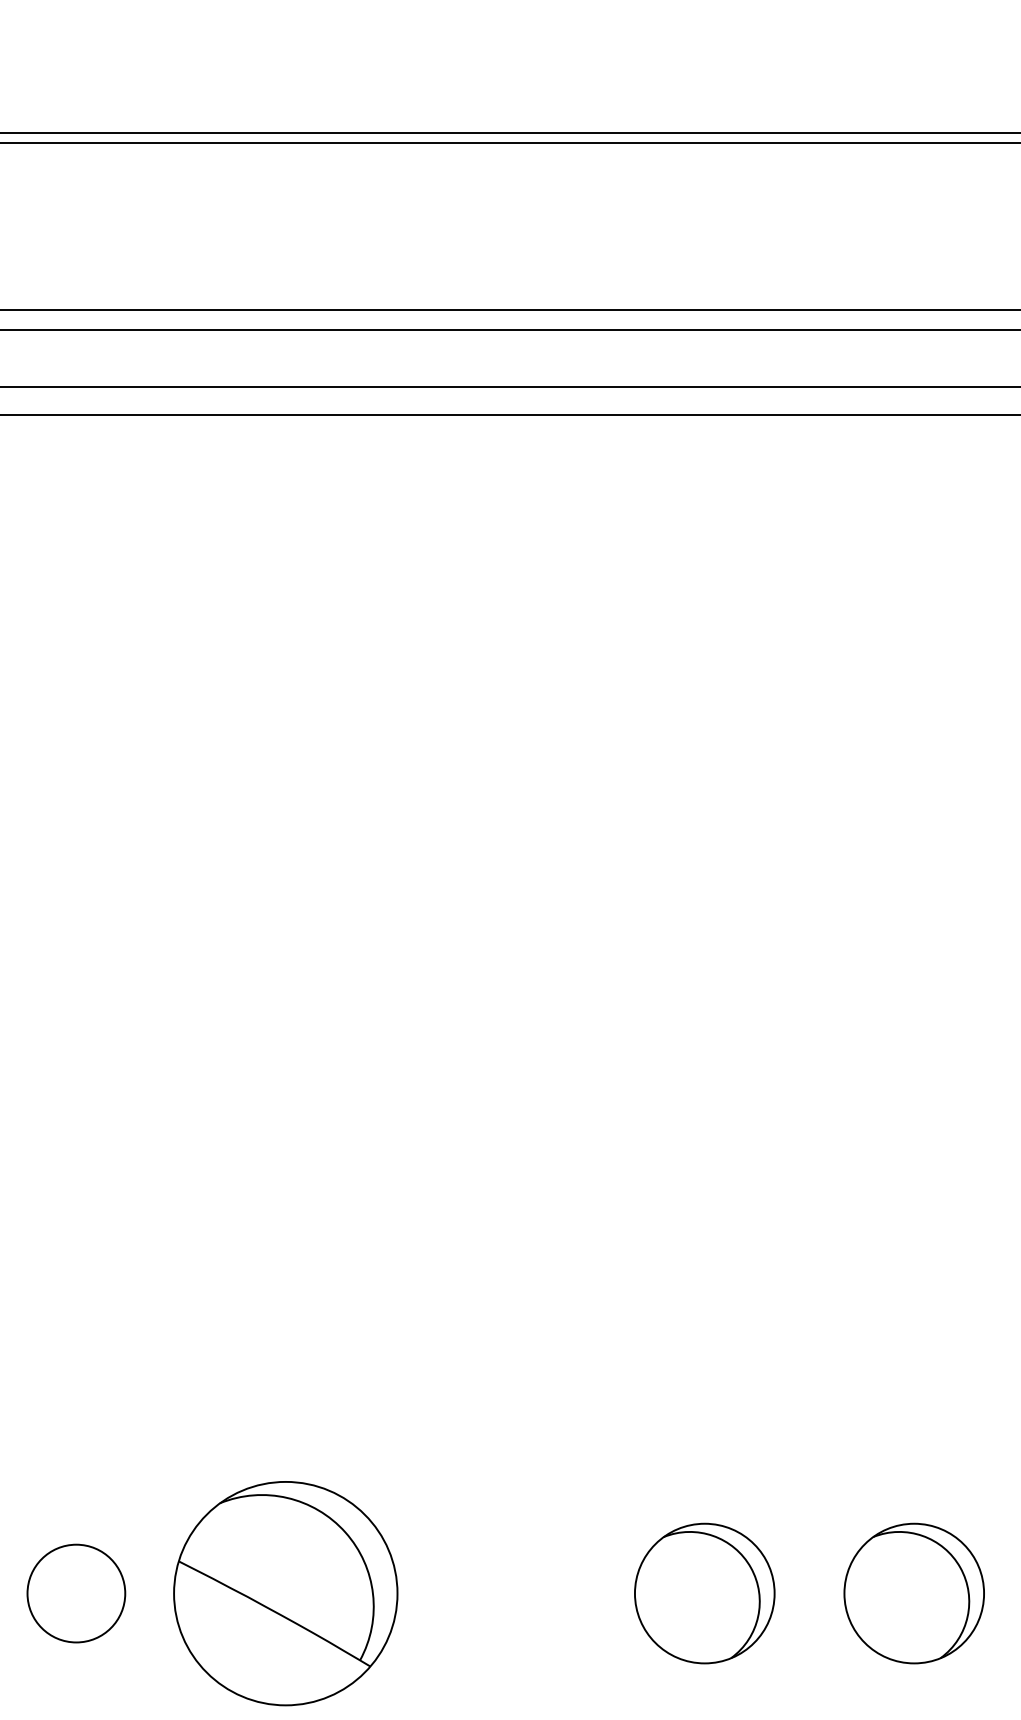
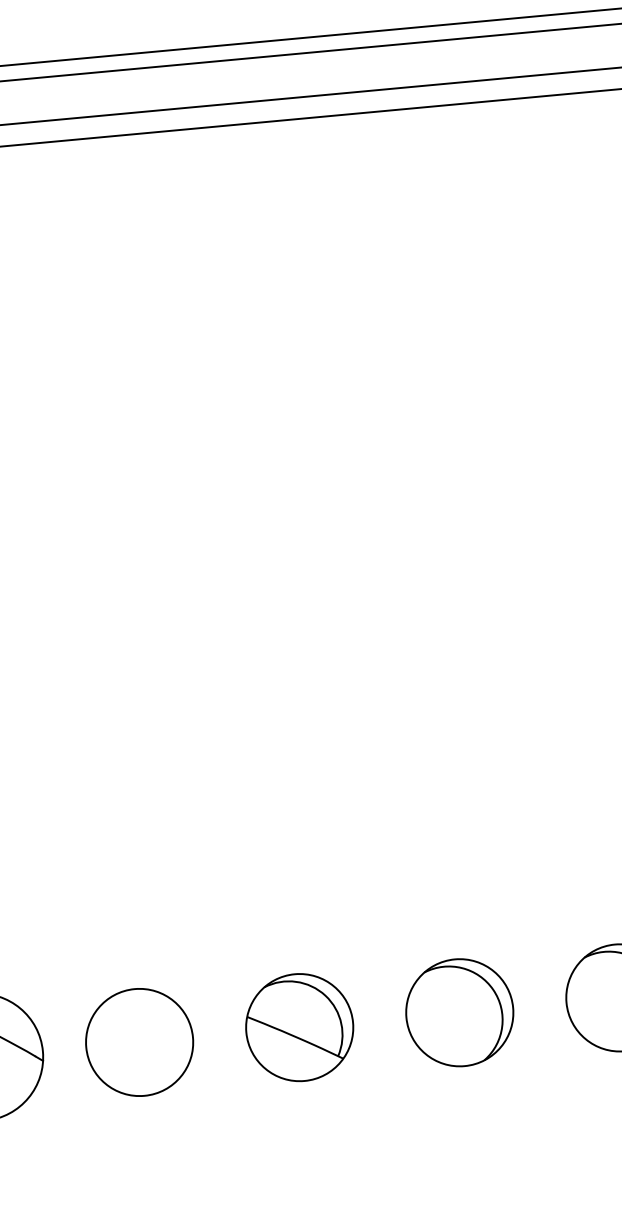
circle: (76, 1593) -> (139, 1042), size x1.43
part: (285, 1593) -> (299, 1027), size x0.62
part: (494, 1593) -> (459, 1012), added

